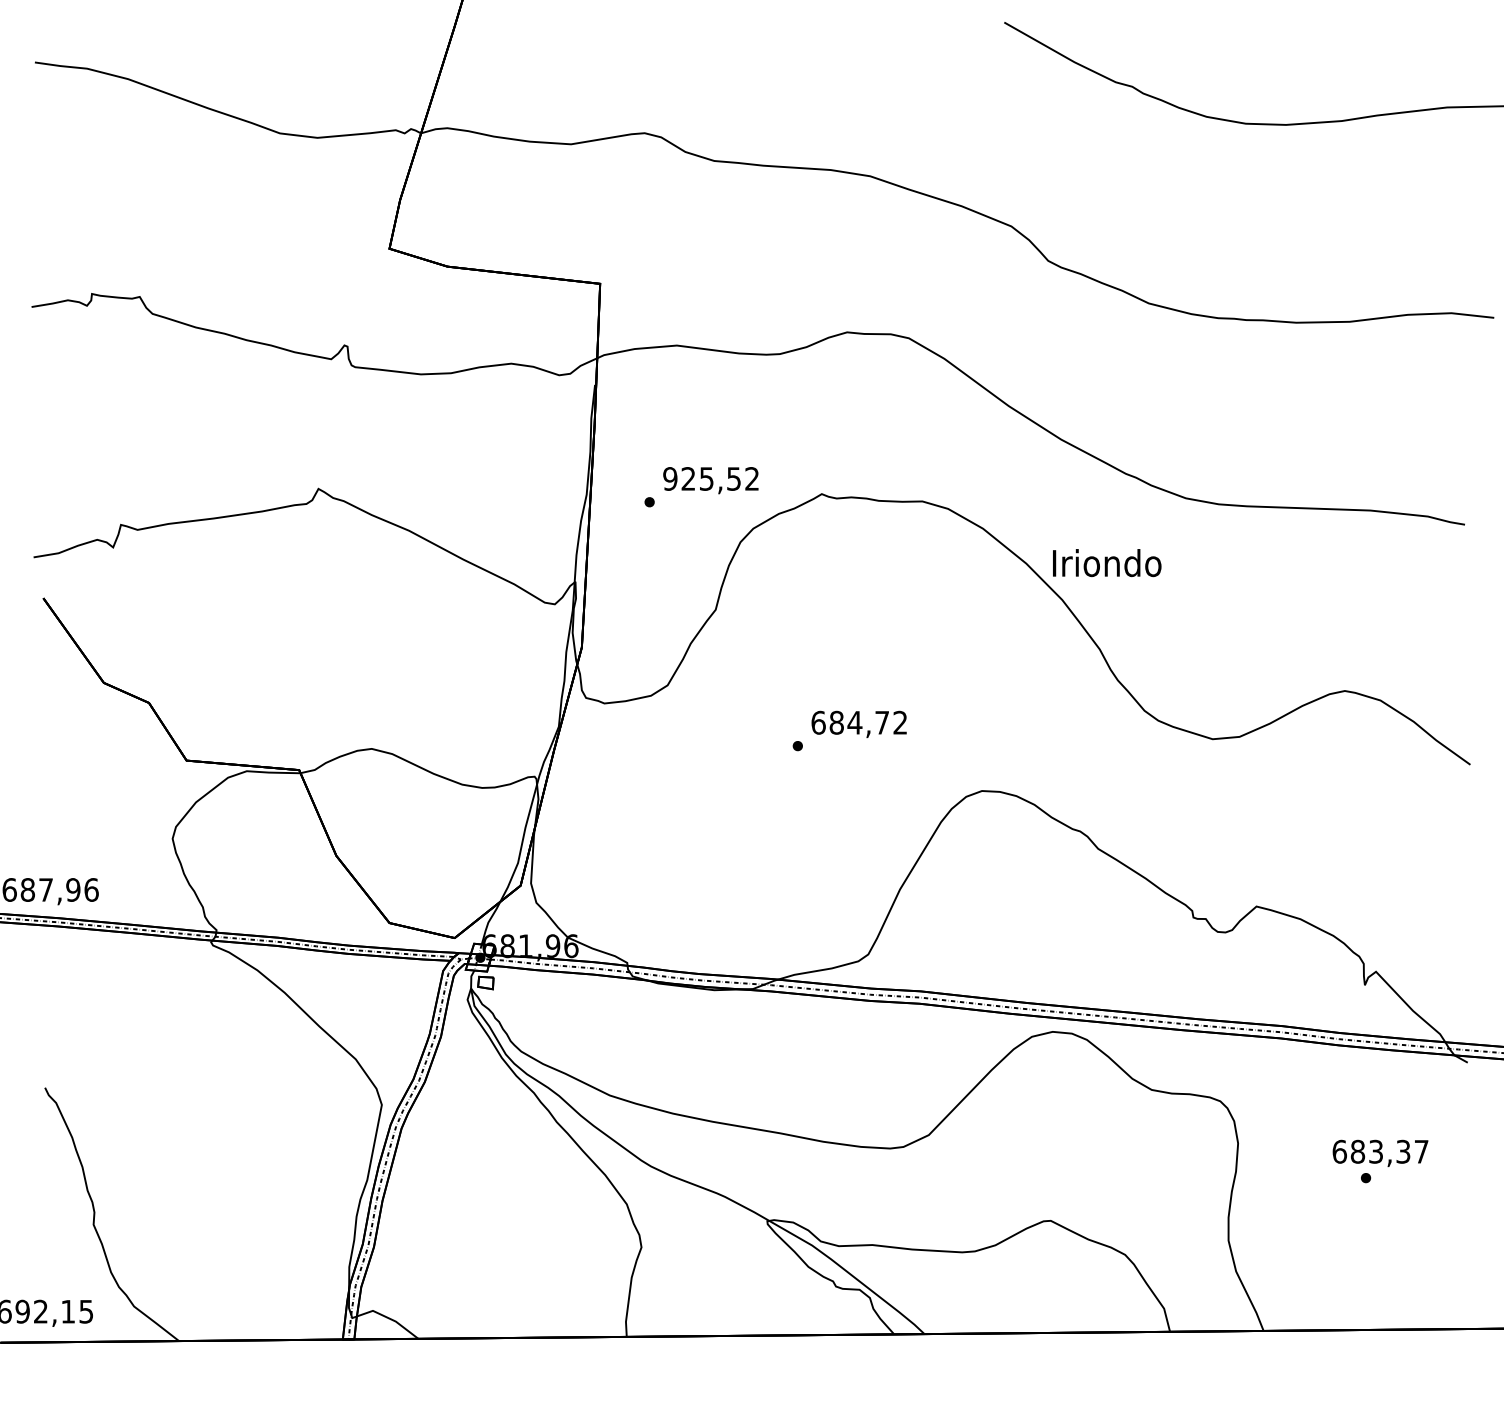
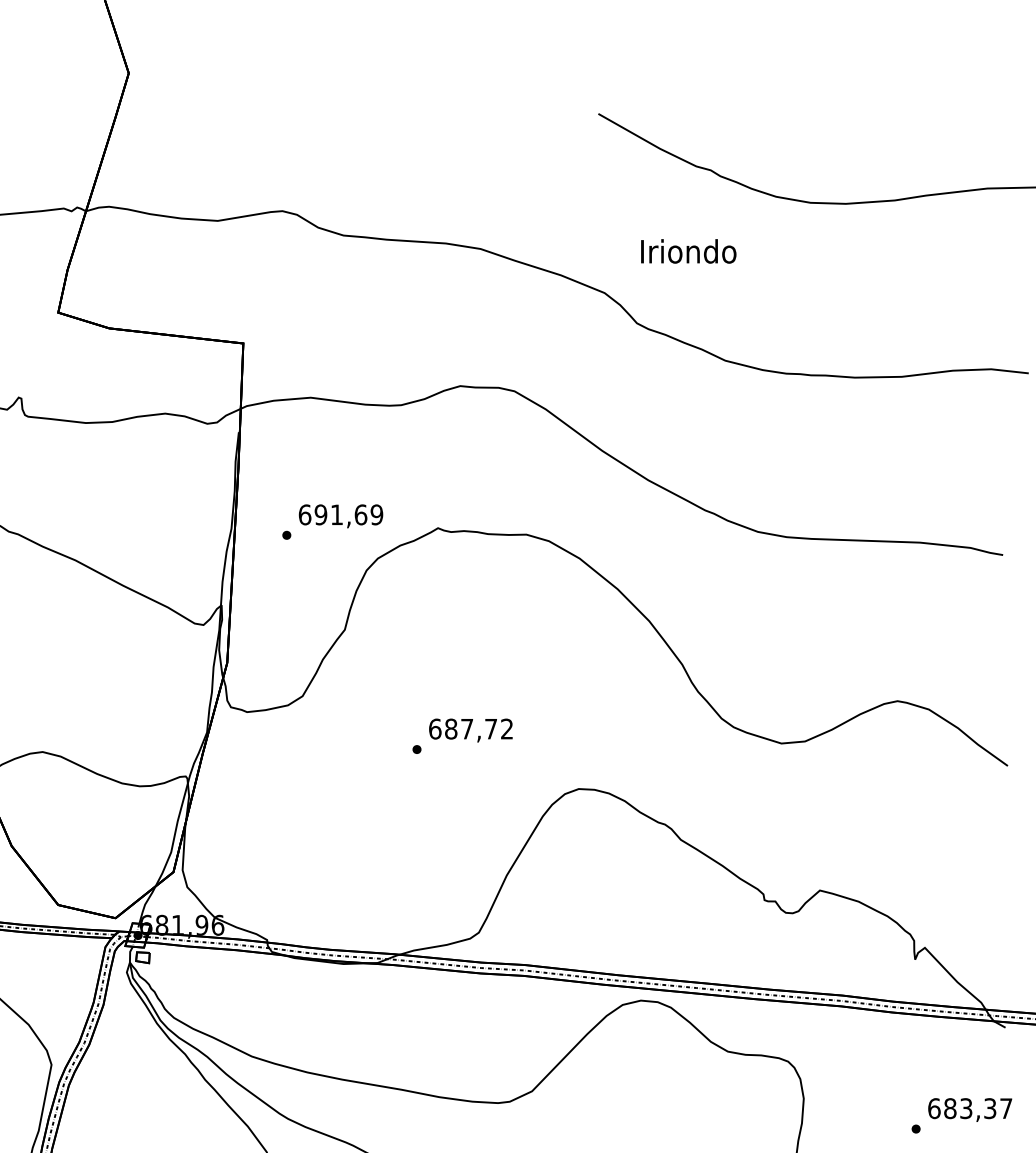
text: (711, 478) -> (341, 514), 925,52 -> 691,69
text: (1107, 563) -> (689, 251), moved
text: (854, 722) -> (466, 728), 684,72 -> 687,72
text: (1380, 1152) -> (970, 1109), moved

